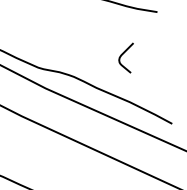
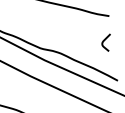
curve: (123, 55) -> (104, 41), moved

